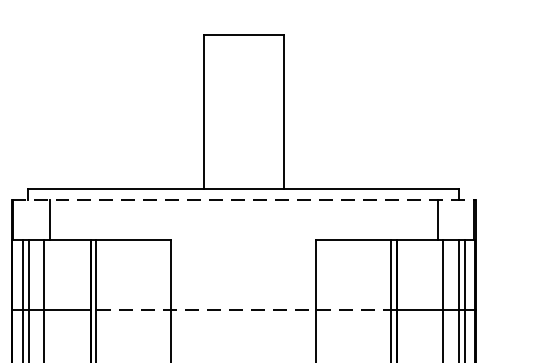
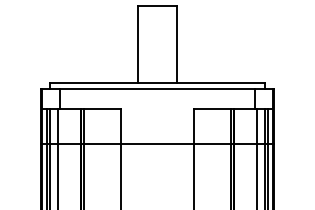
line: (245, 199) -> (158, 88), dashed -> solid
line: (241, 309) -> (156, 143), dashed -> solid

